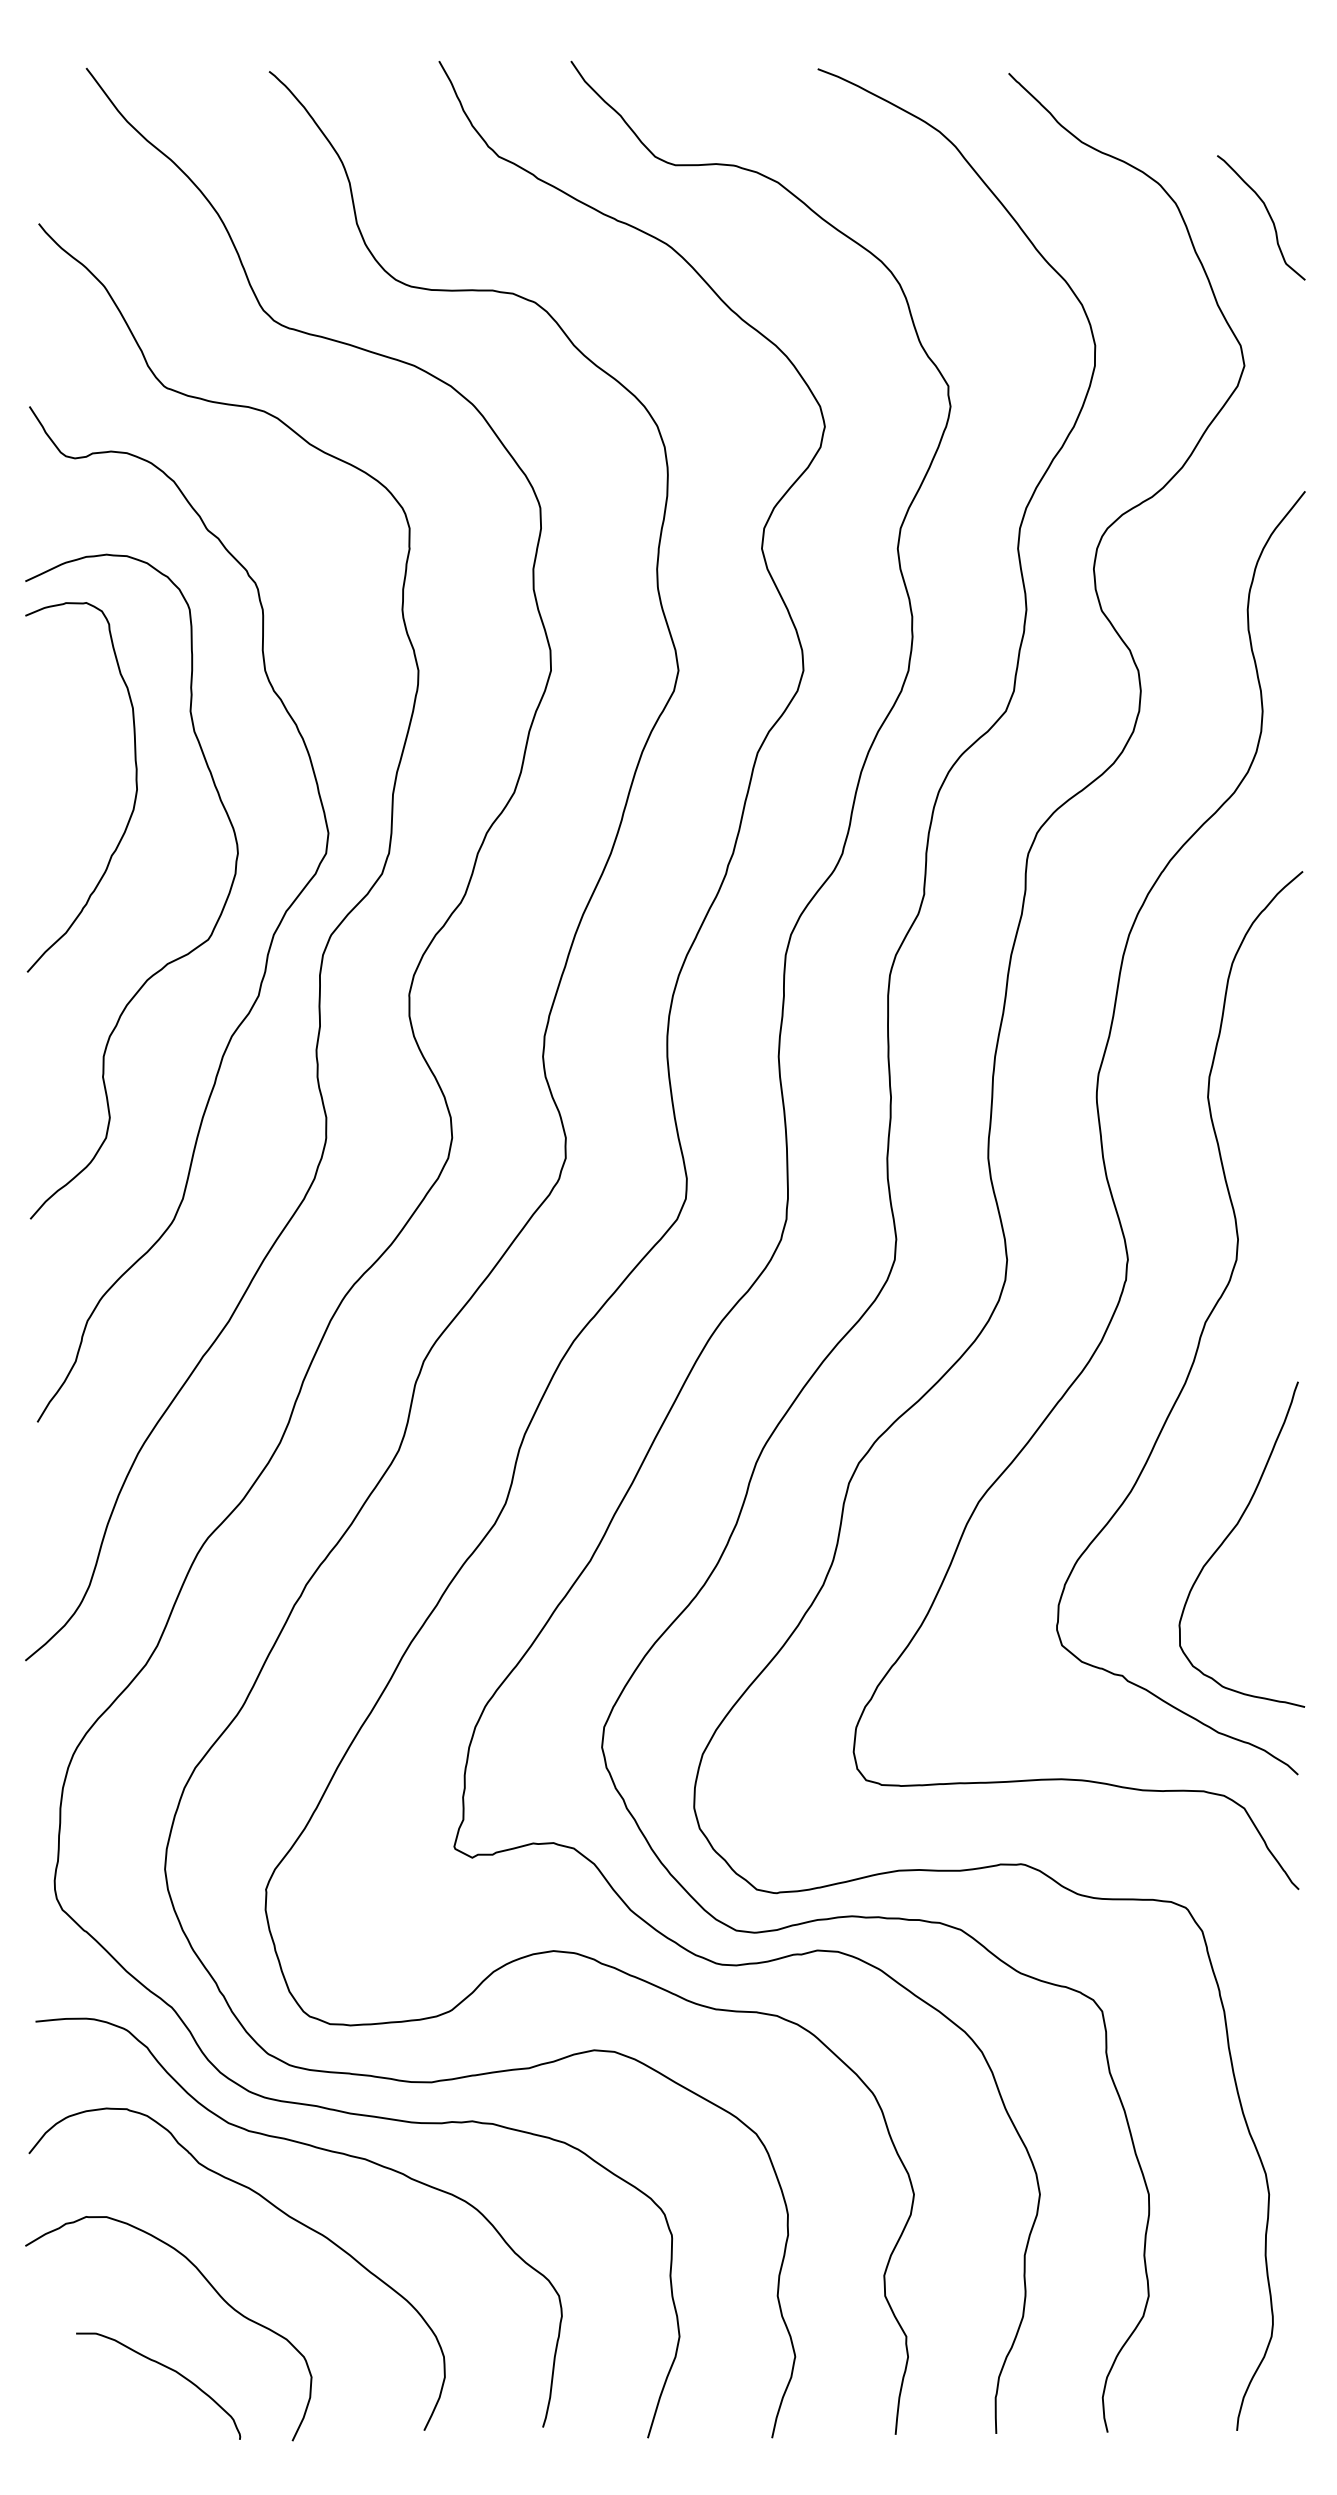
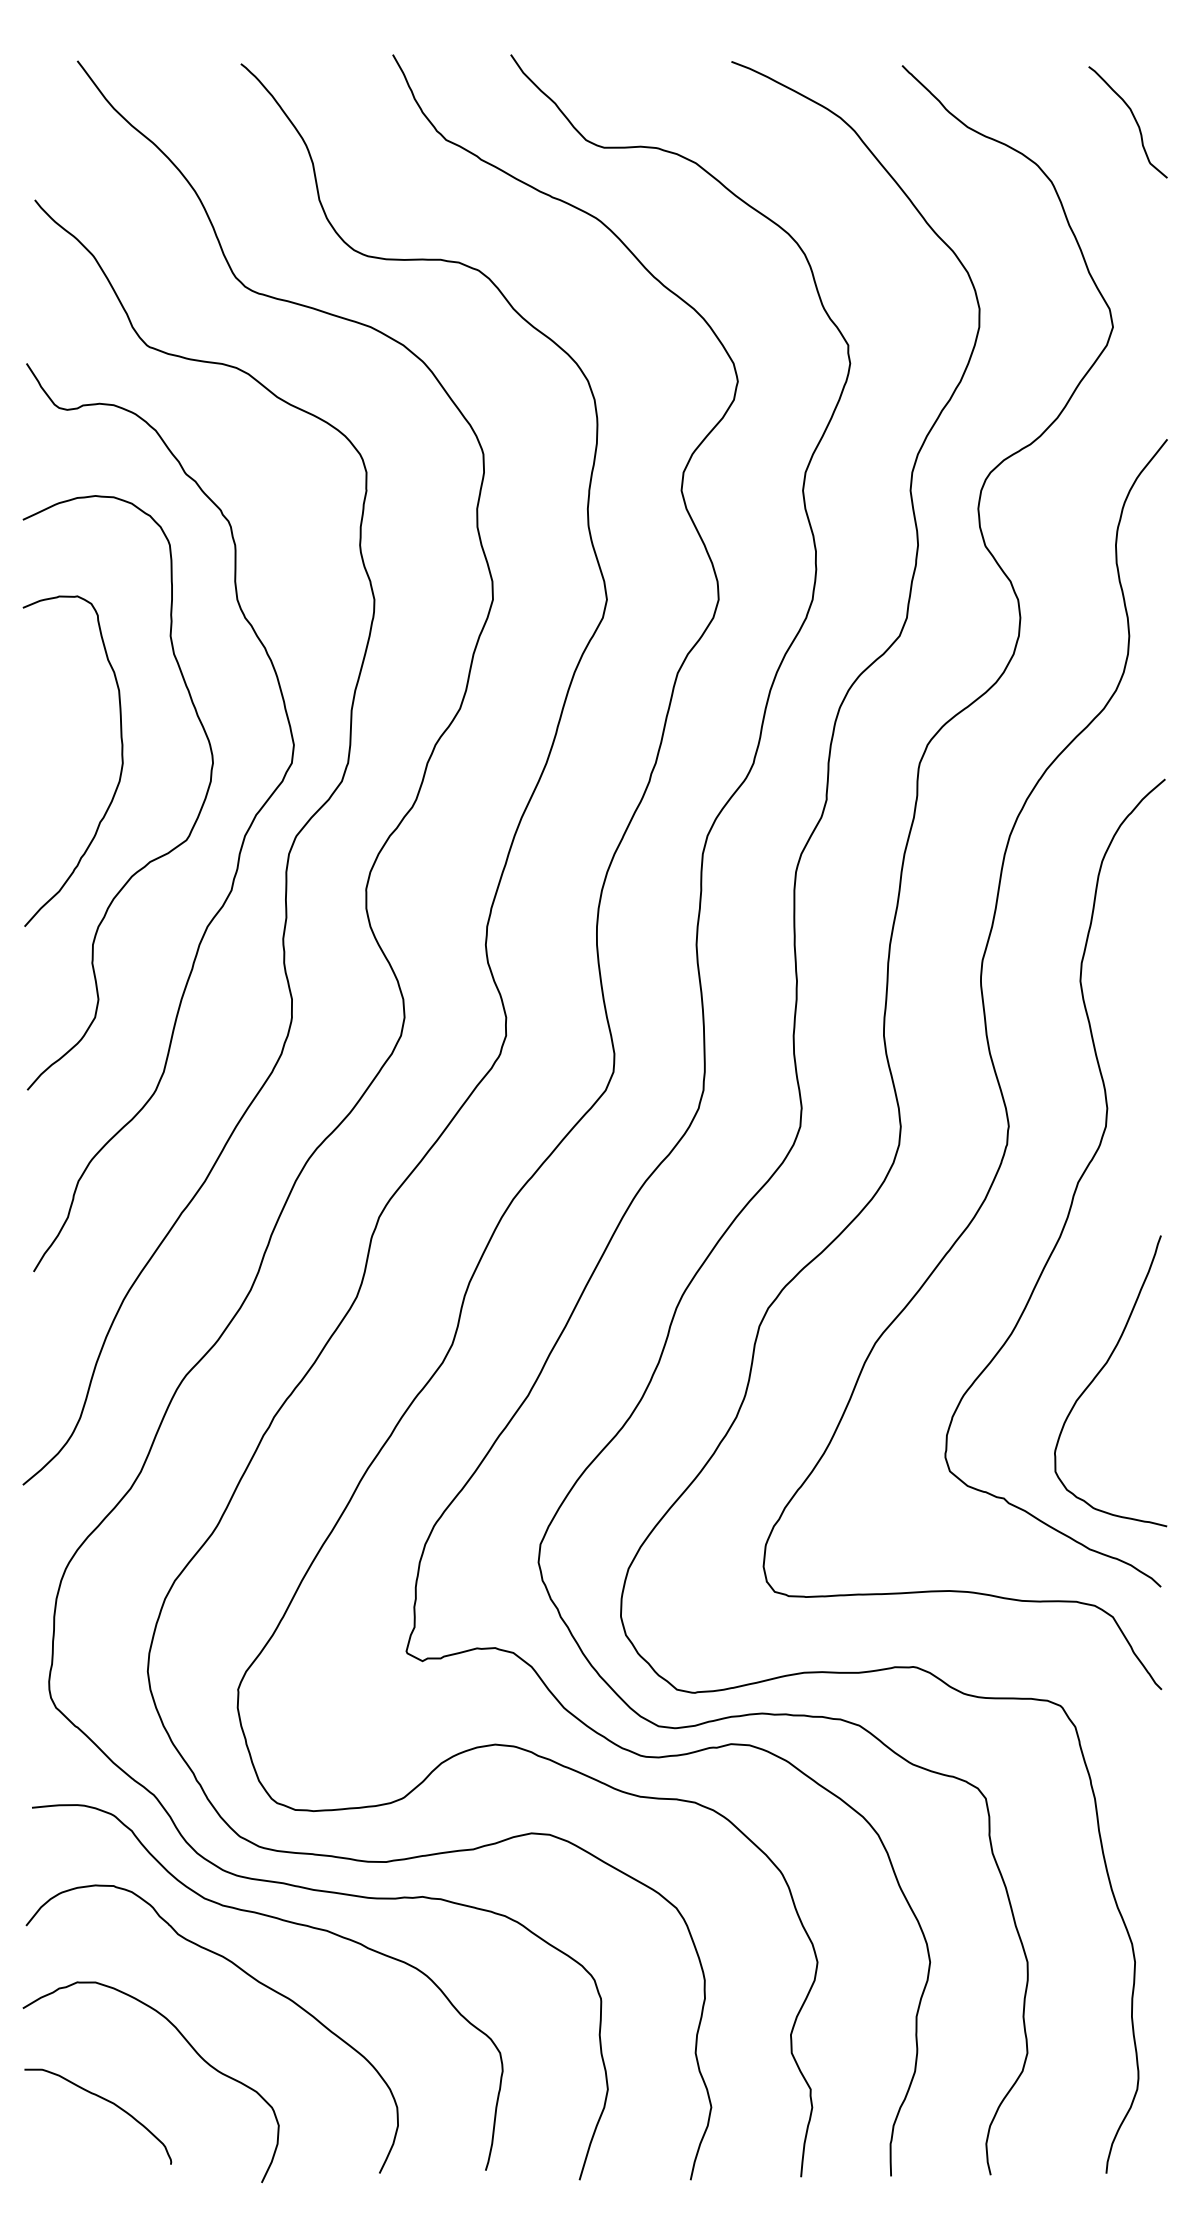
curve: (1267, 213) -> (1133, 118), moved
curve: (134, 797) -> (120, 770), moved
curve: (167, 2368) -> (106, 2100), moved

